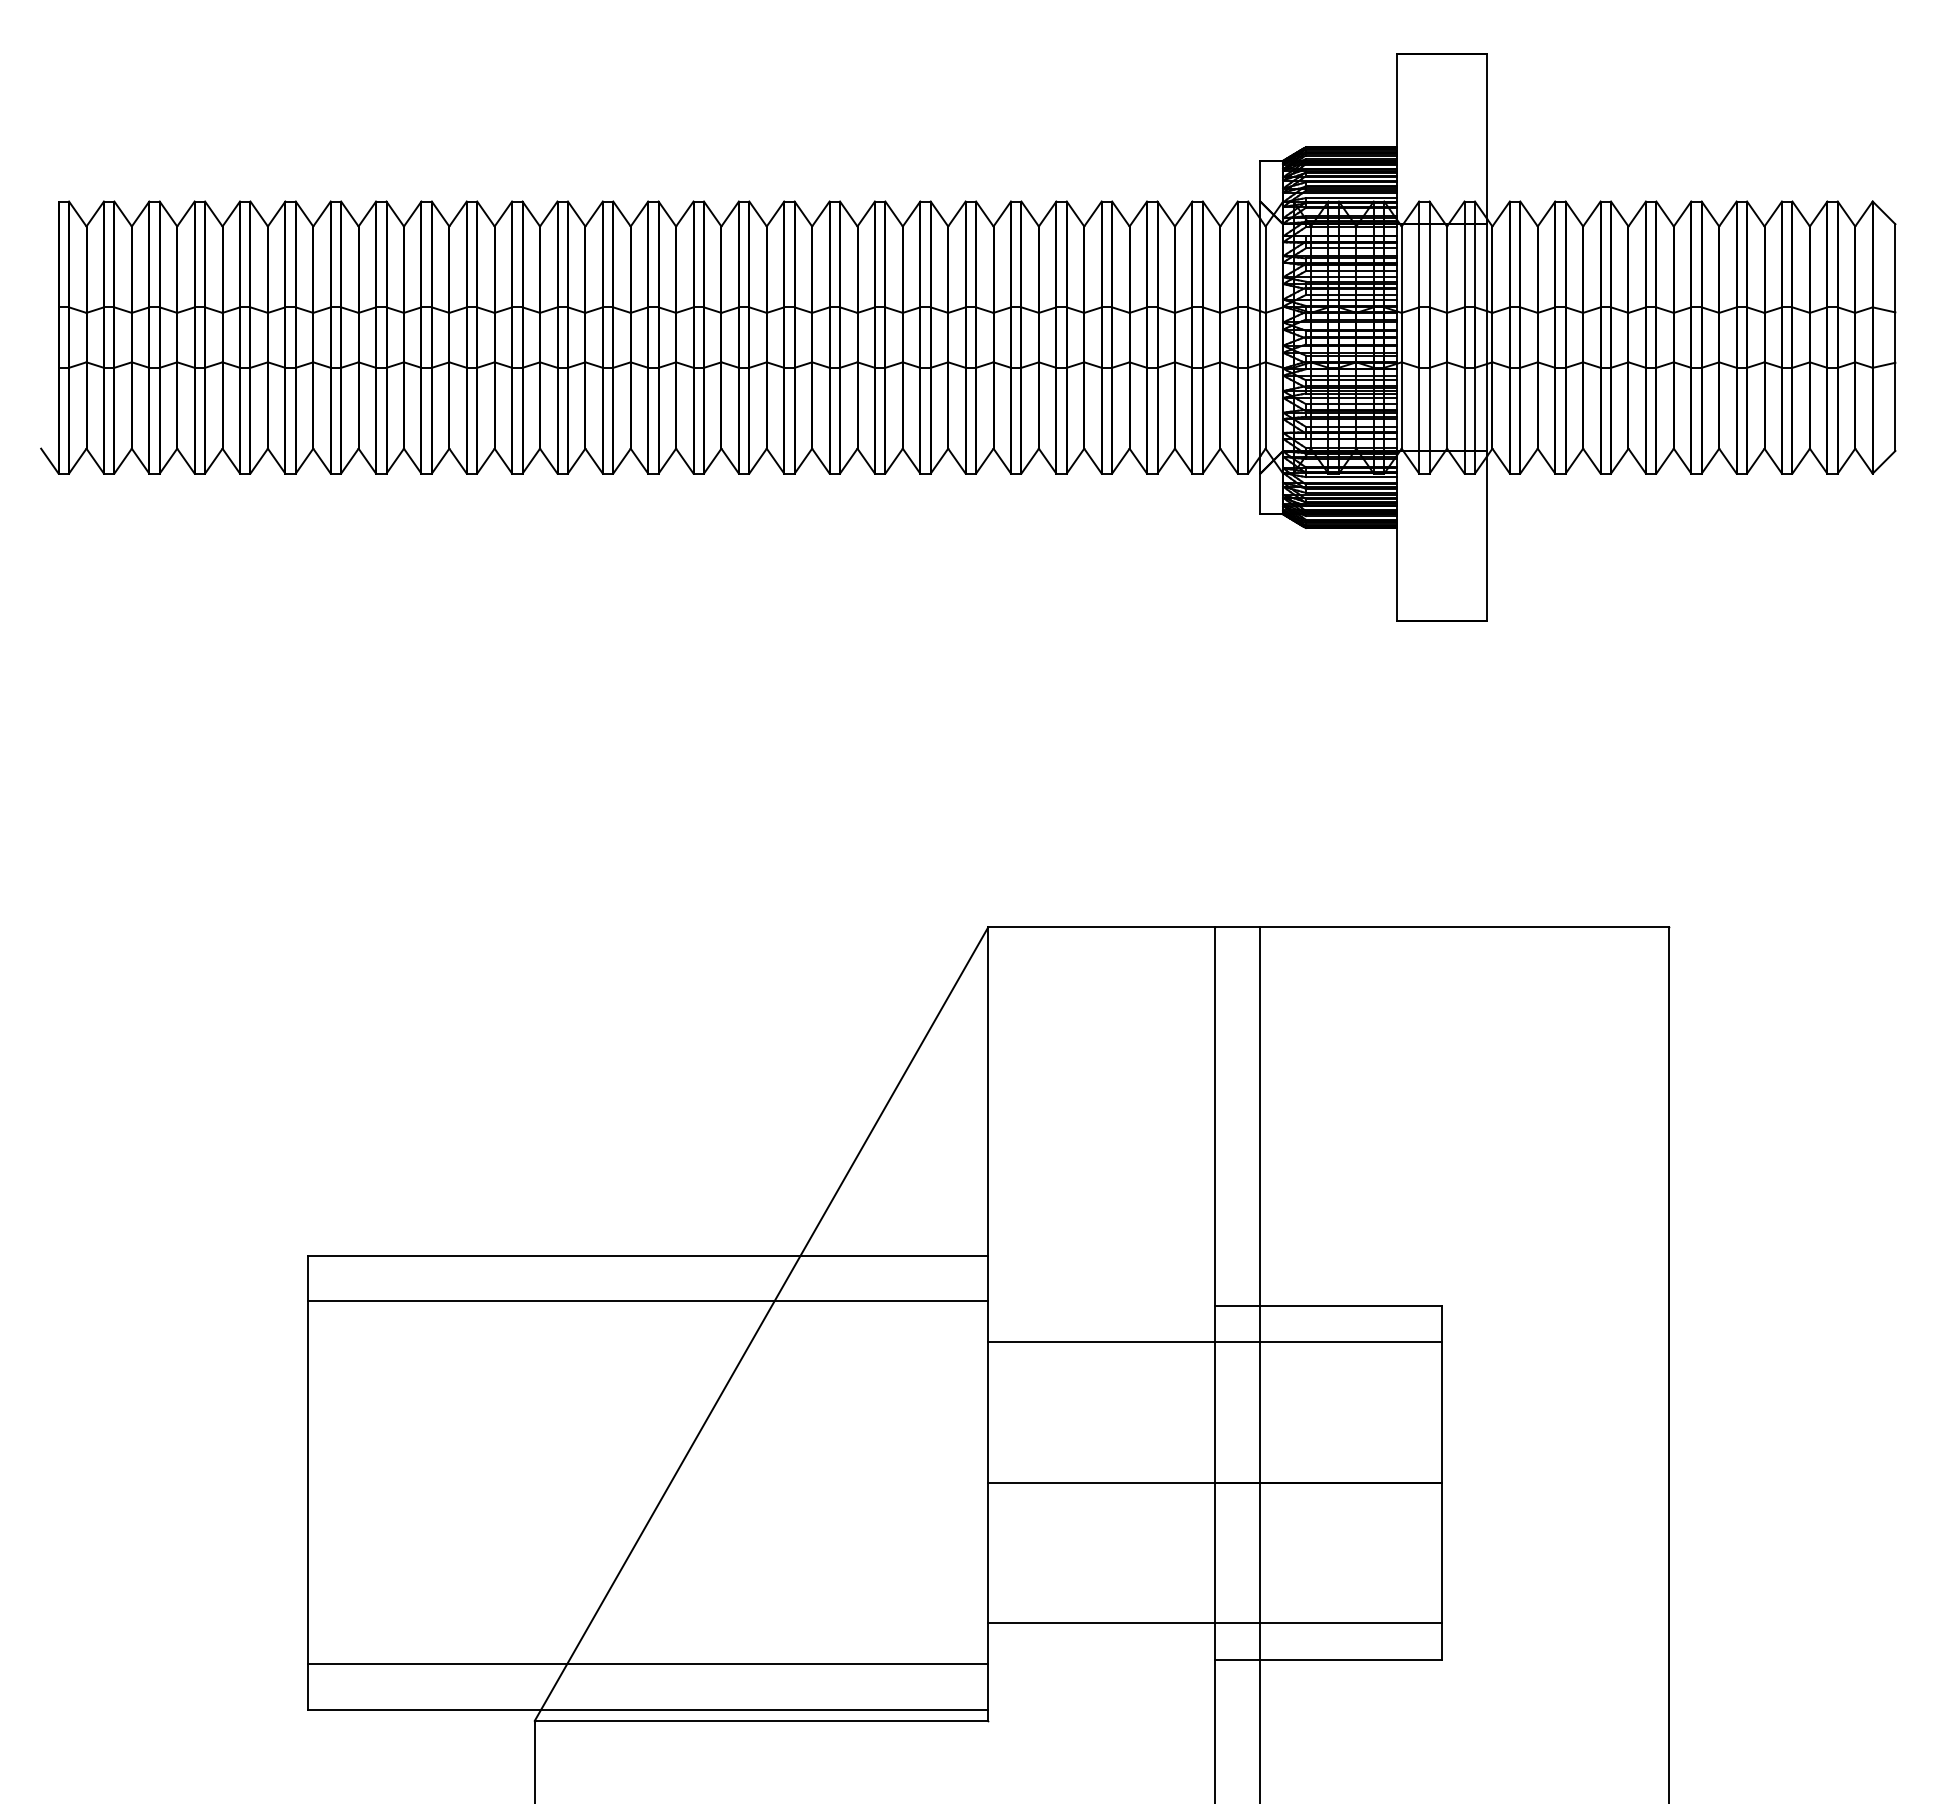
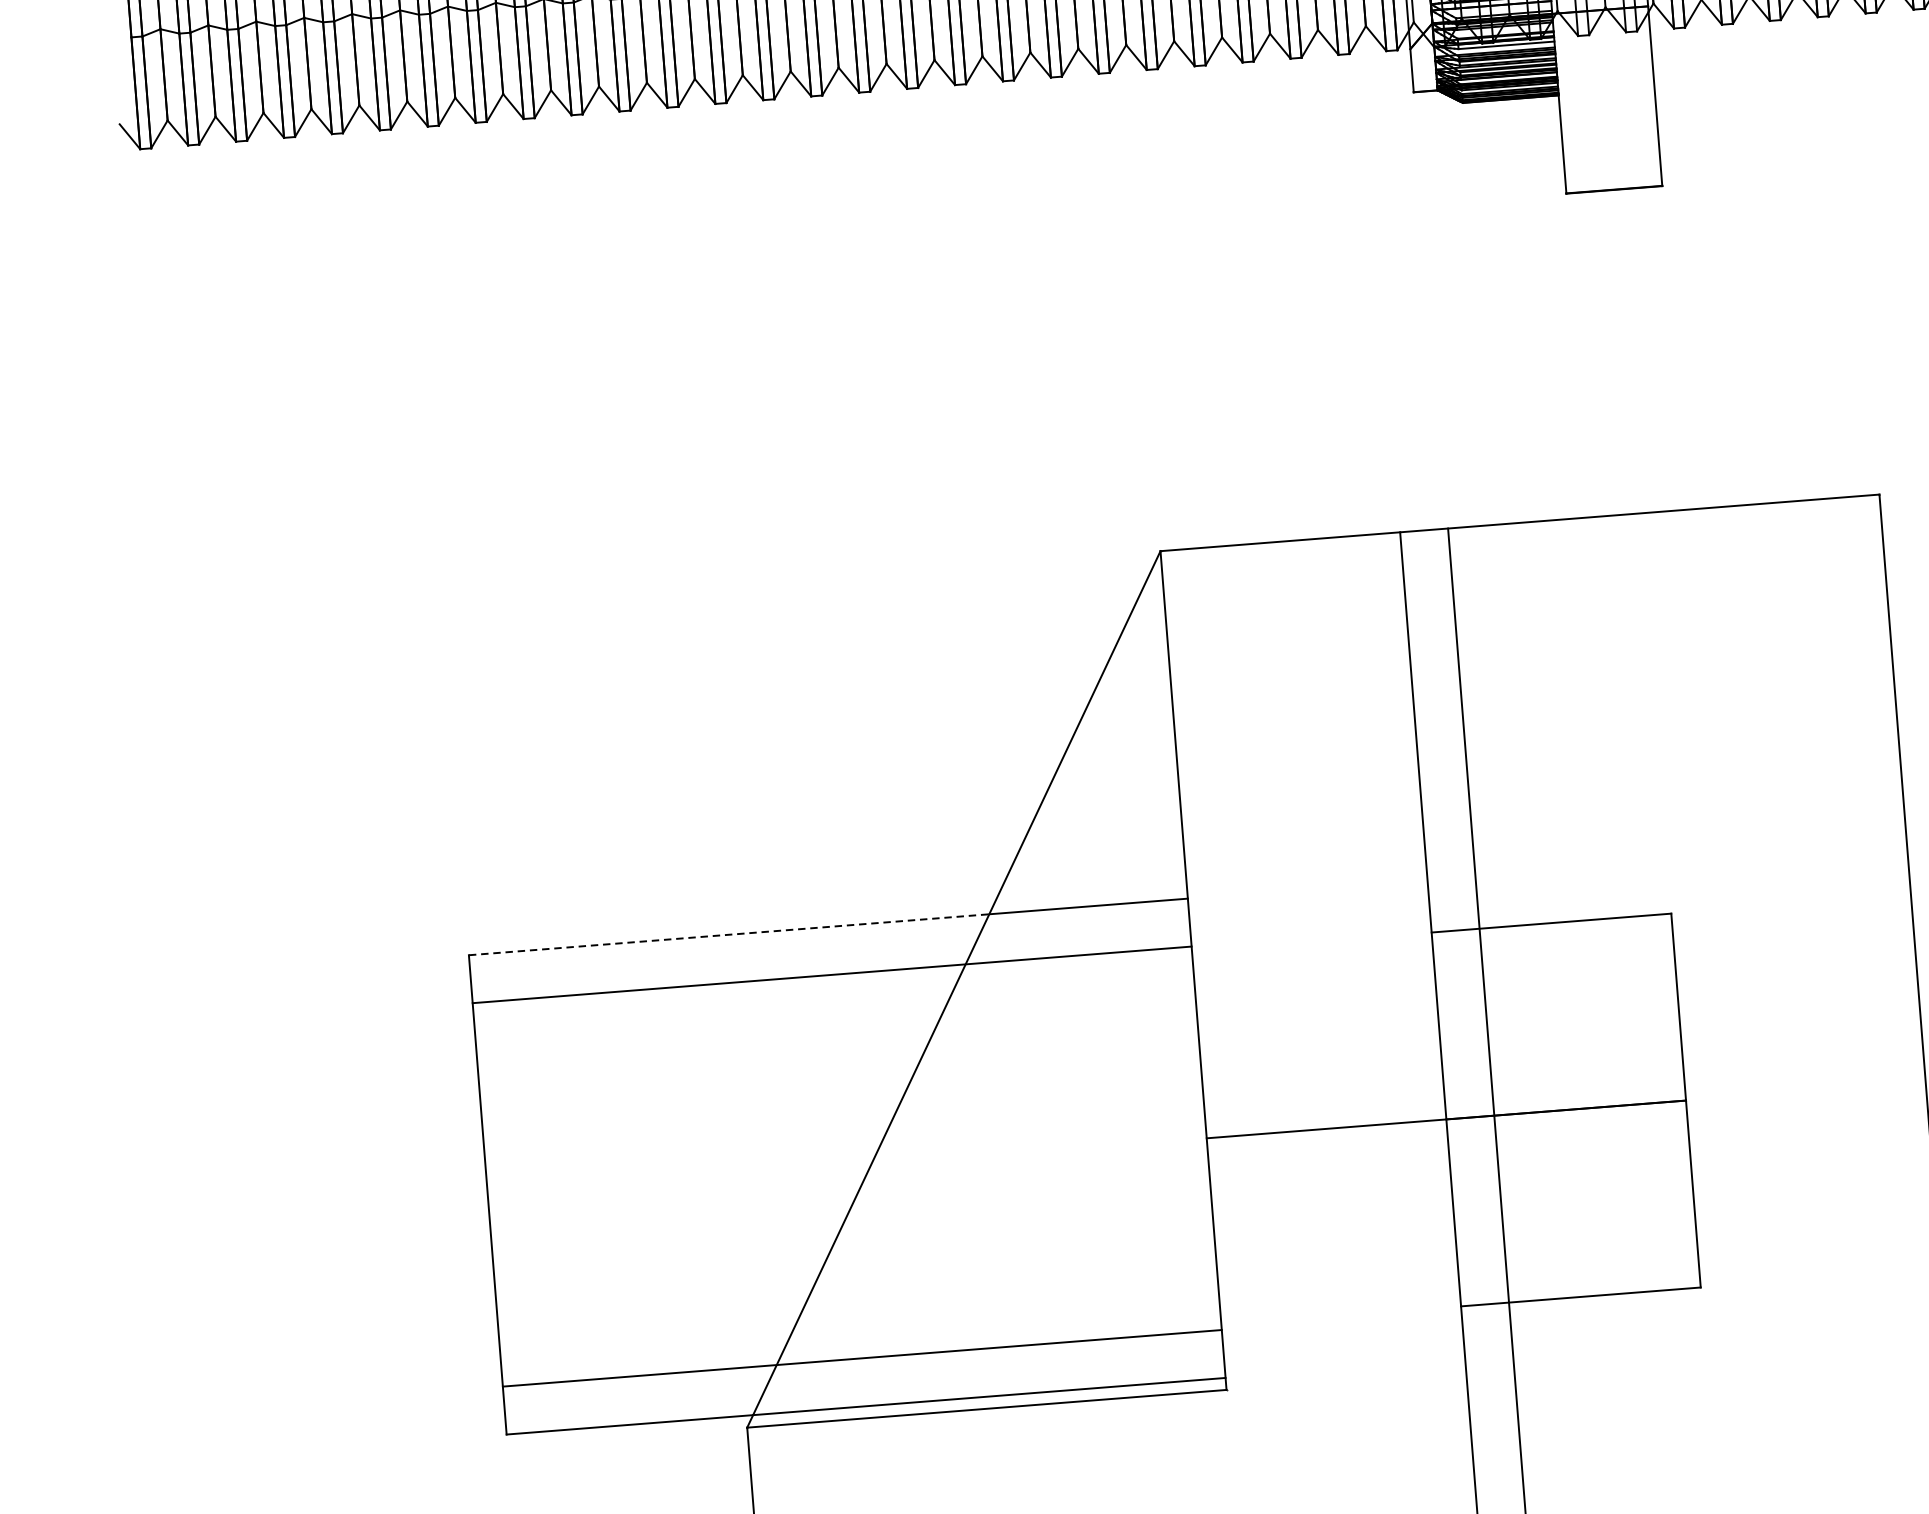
line: (554, 1255) -> (729, 934), solid -> dashed
line: (1214, 1342) -> (1434, 971), removed
line: (1214, 1623) -> (1457, 1268), removed

